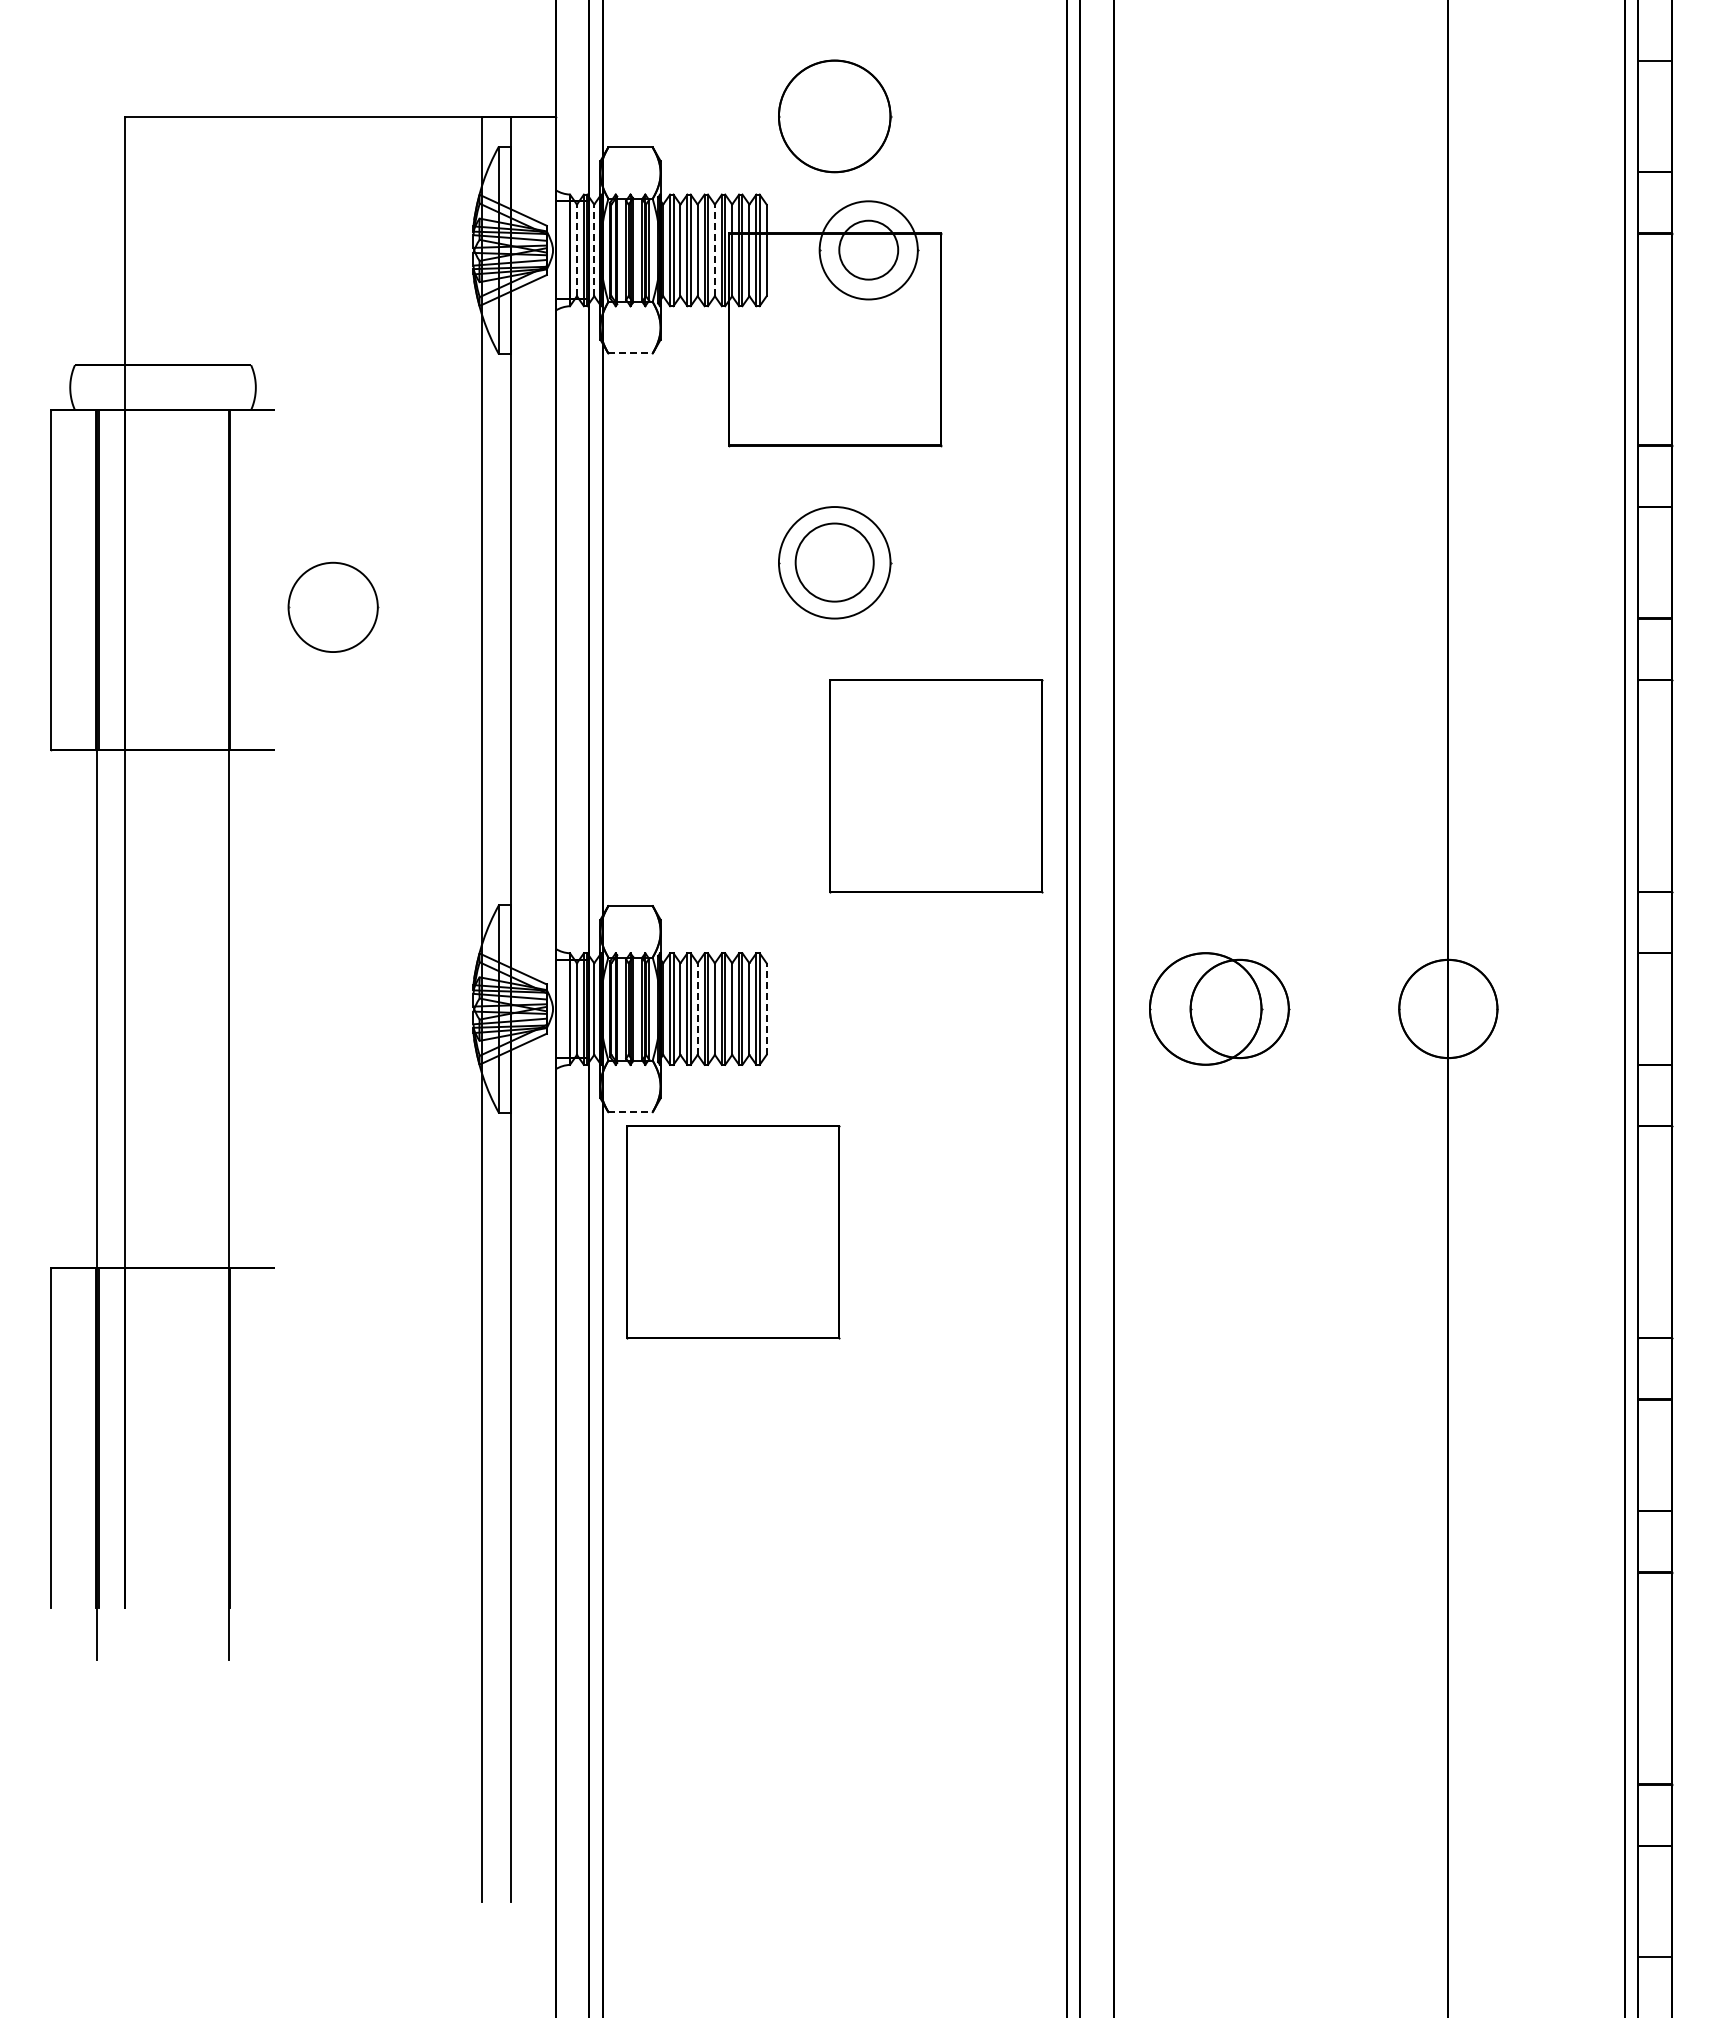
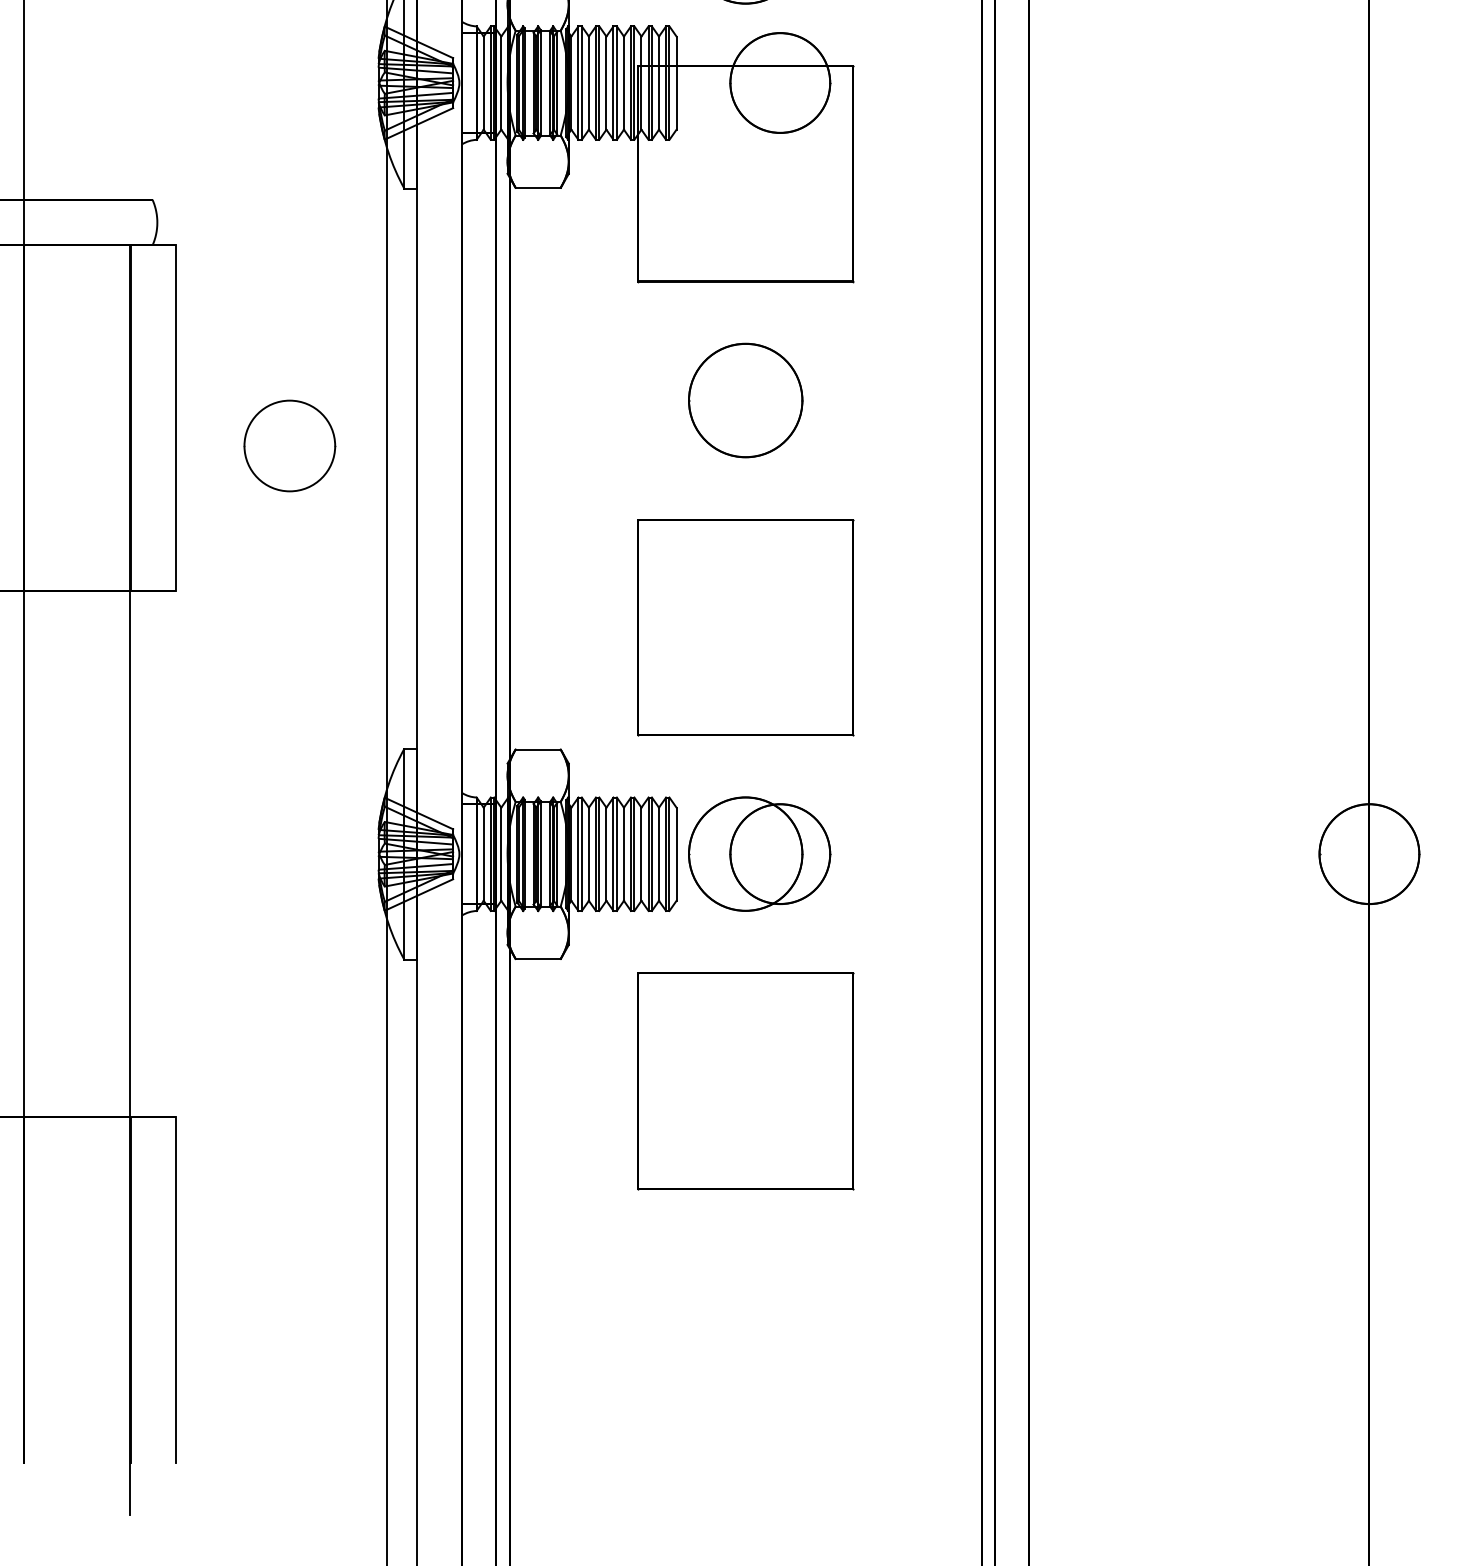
line: (576, 250) -> (483, 83), dashed -> solid
line: (594, 250) -> (501, 83), dashed -> solid
line: (714, 250) -> (623, 83), dashed -> solid
circle: (868, 250) -> (780, 83), size x1.67
line: (631, 353) -> (539, 187), dashed -> solid
circle: (834, 562) -> (745, 400), size x1.43
line: (274, 579) -> (176, 417), added
part: (333, 606) -> (290, 445), moved
part: (936, 786) -> (746, 628), moved
part: (1219, 1008) -> (759, 853), moved
line: (697, 1009) -> (606, 854), dashed -> solid
line: (766, 1009) -> (676, 854), dashed -> solid
line: (631, 1112) -> (539, 959), dashed -> solid
part: (733, 1232) -> (746, 1081), moved
line: (274, 1437) -> (176, 1289), added

